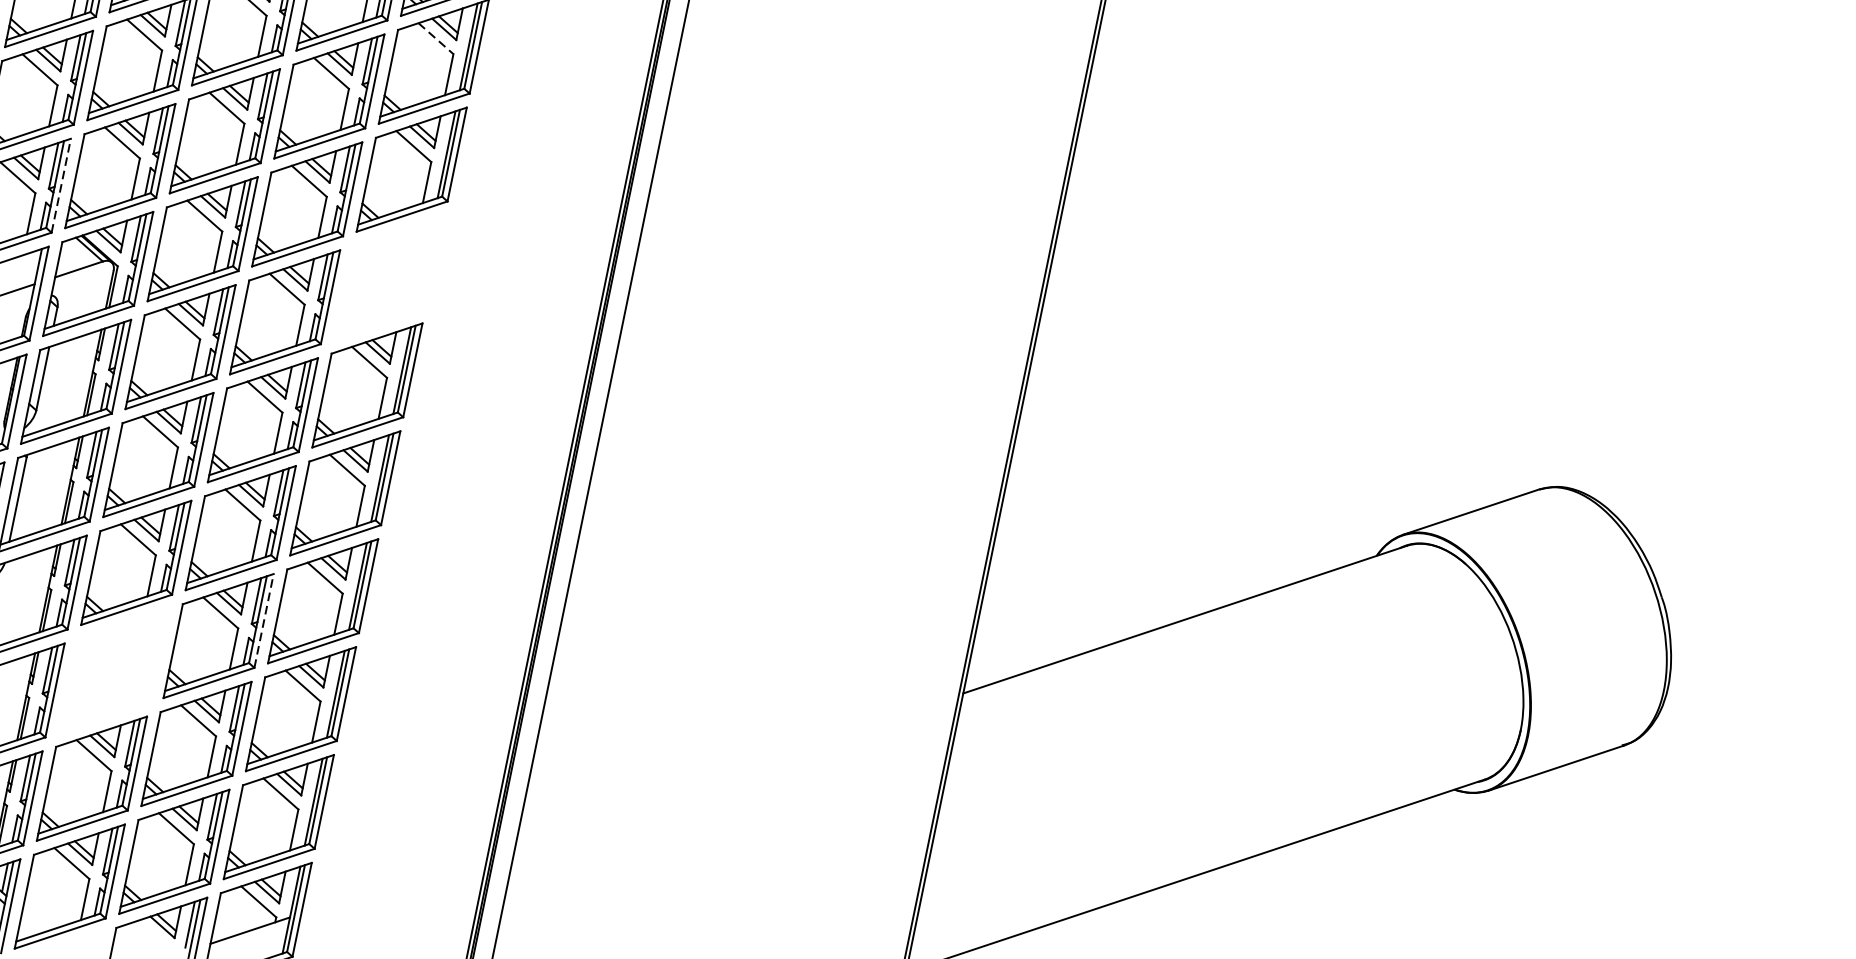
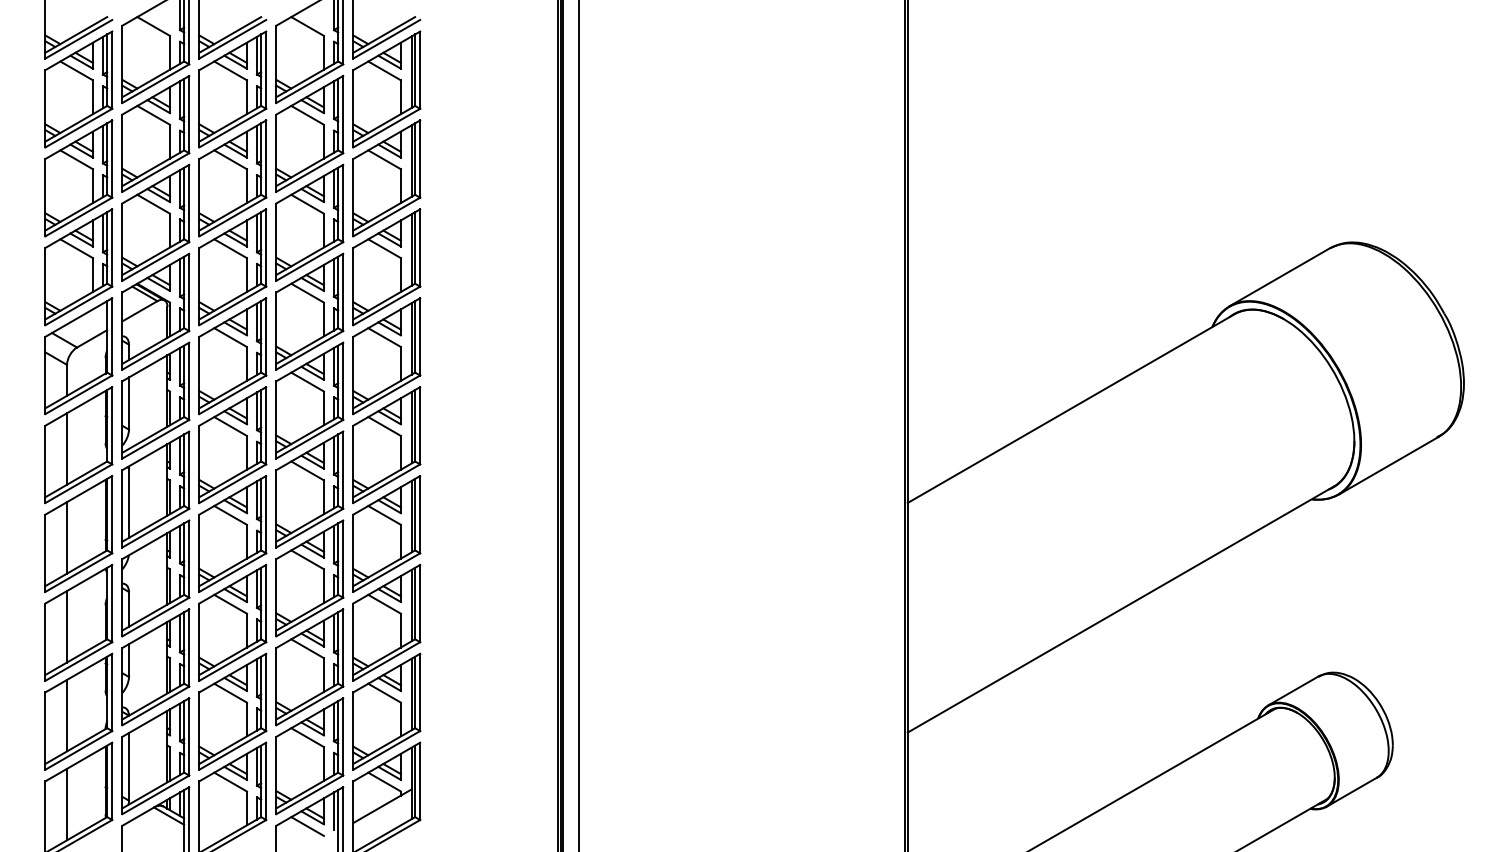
line: (435, 38) -> (384, 70), dashed -> solid
line: (61, 185) -> (112, 247), dashed -> solid
part: (389, 277) -> (386, 267), added
line: (264, 621) -> (343, 559), dashed -> solid
part: (113, 670) -> (232, 622), added
line: (154, 936) -> (307, 826), added

